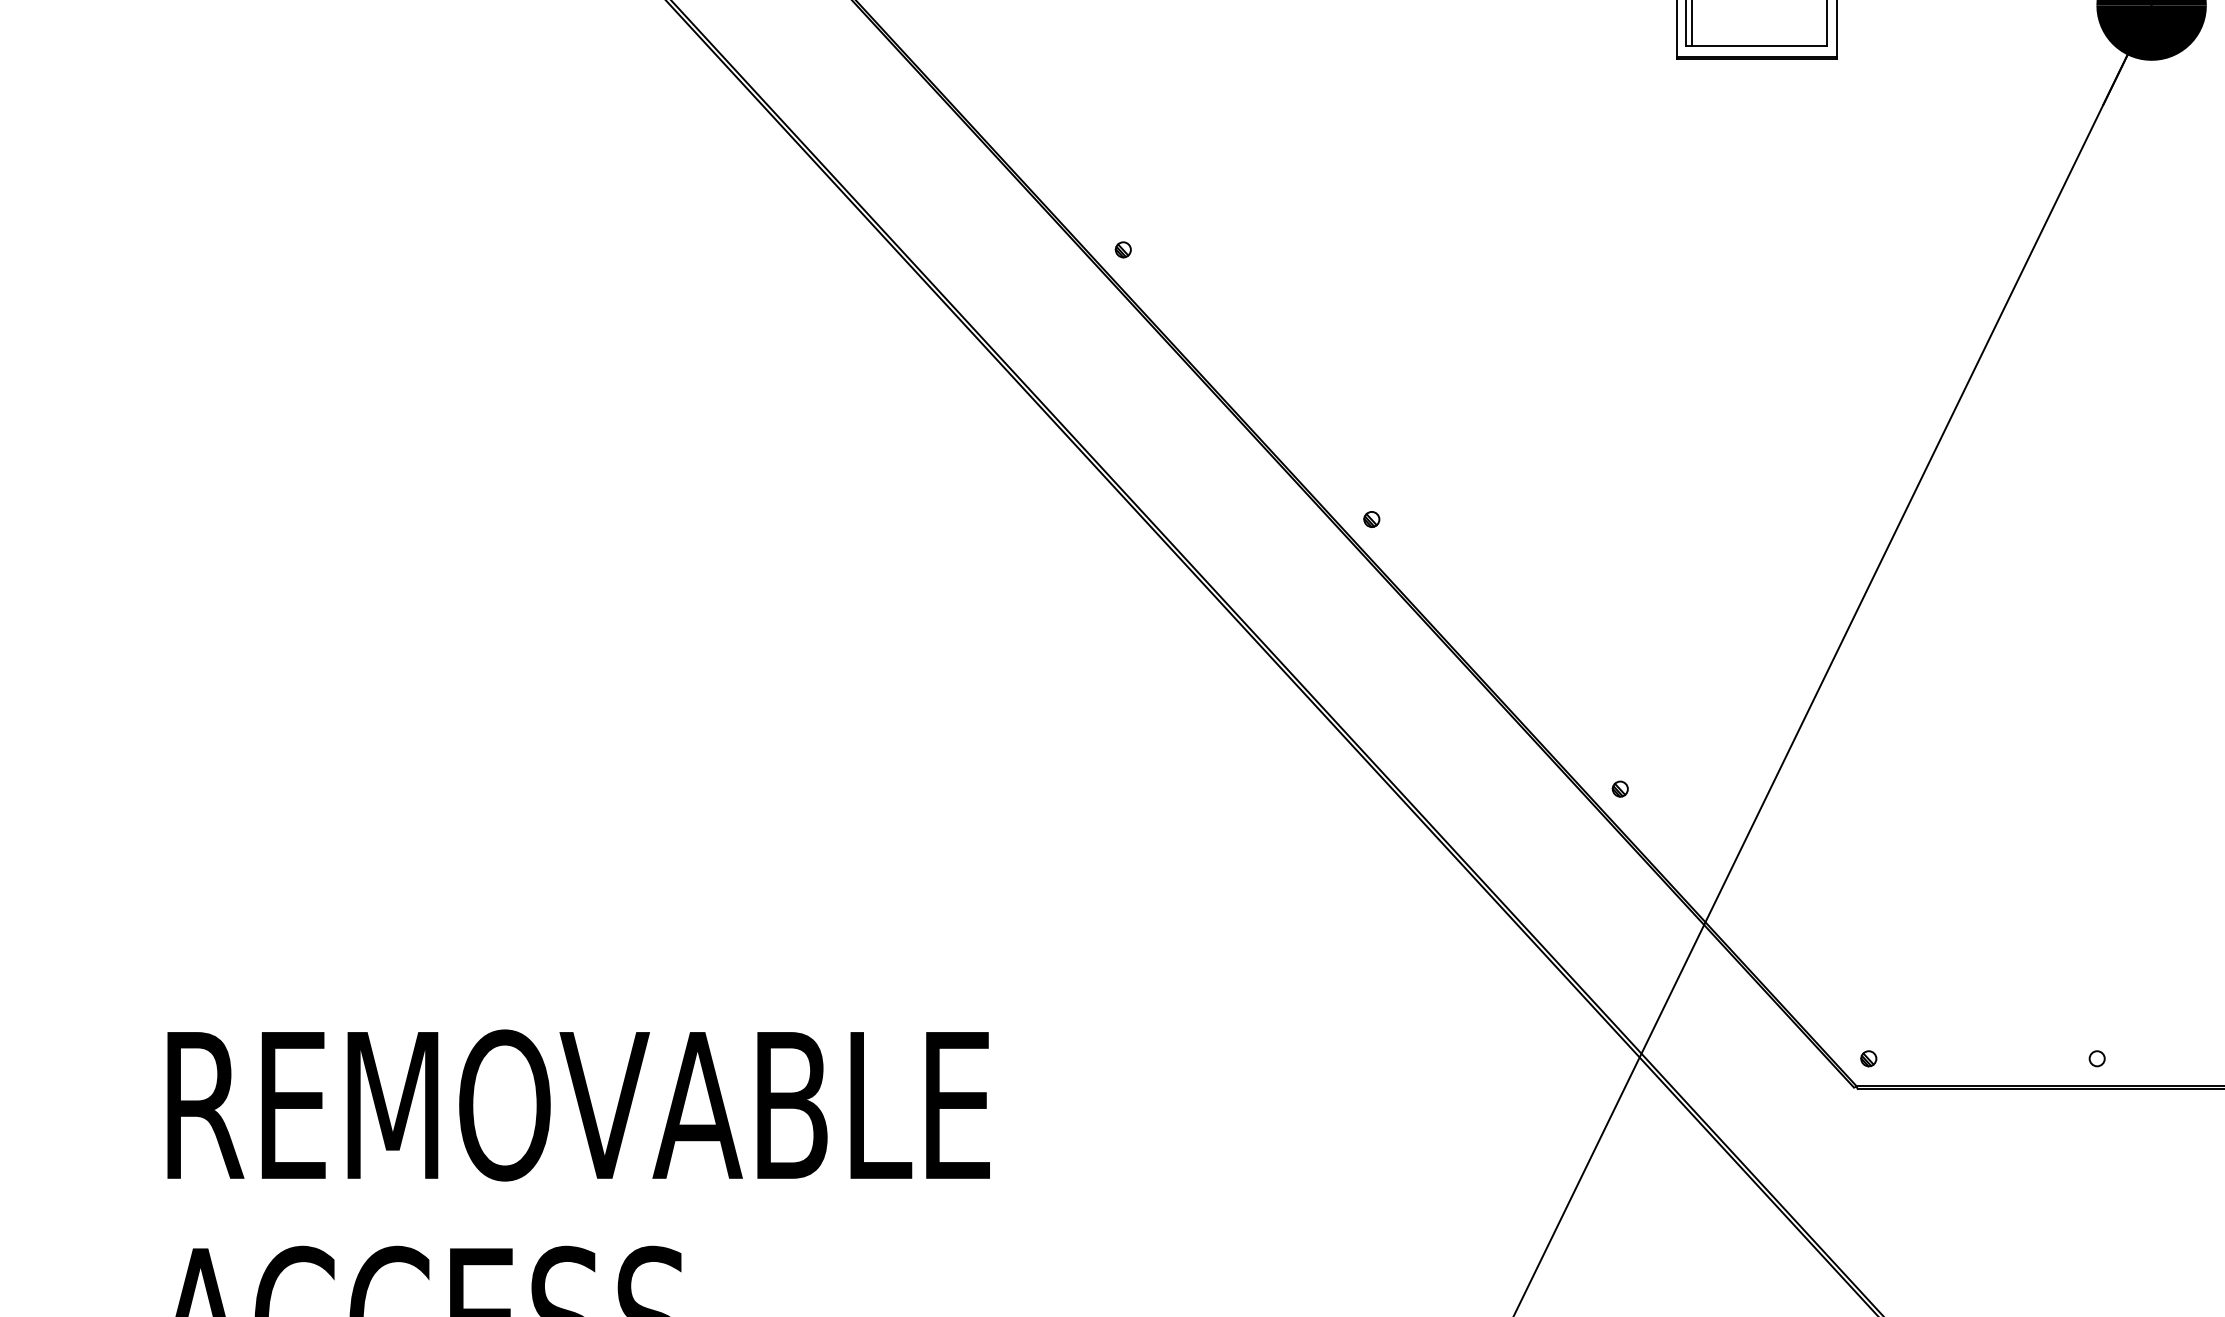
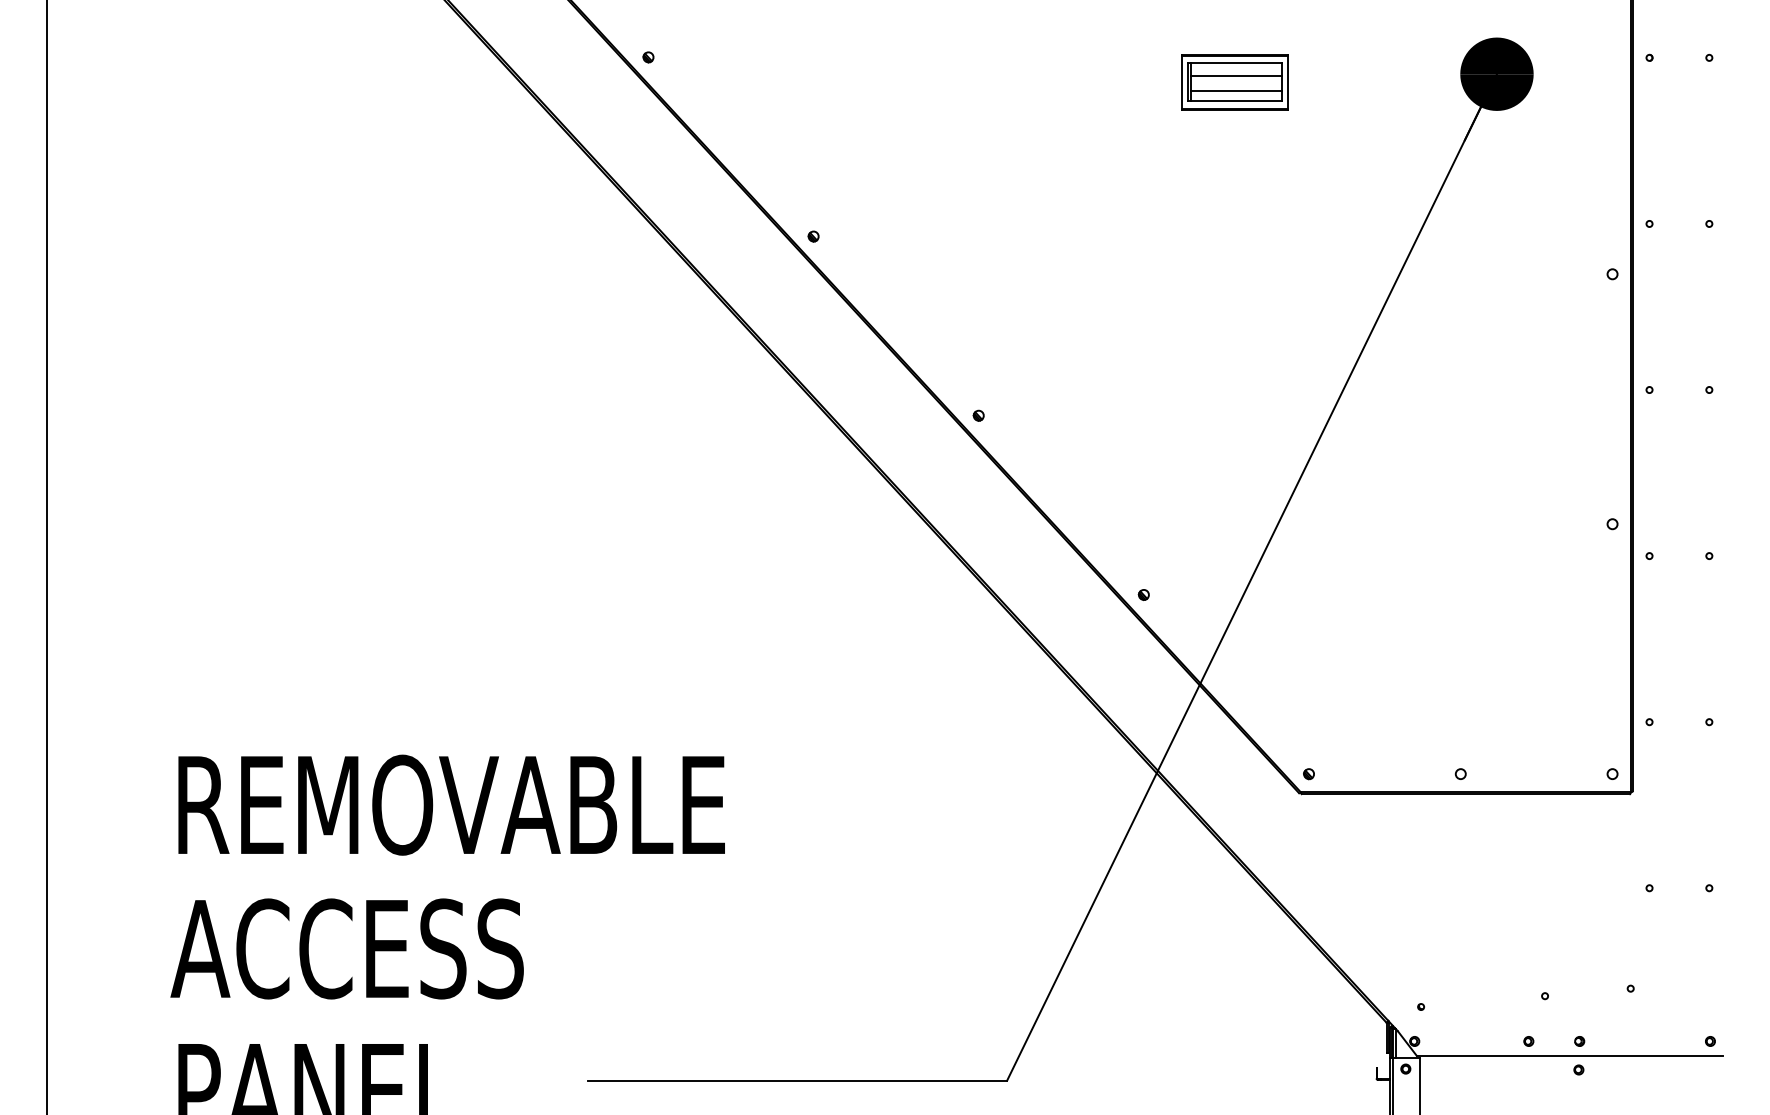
line: (1759, 7) -> (1236, 75), added
line: (1759, 31) -> (1236, 91), added

